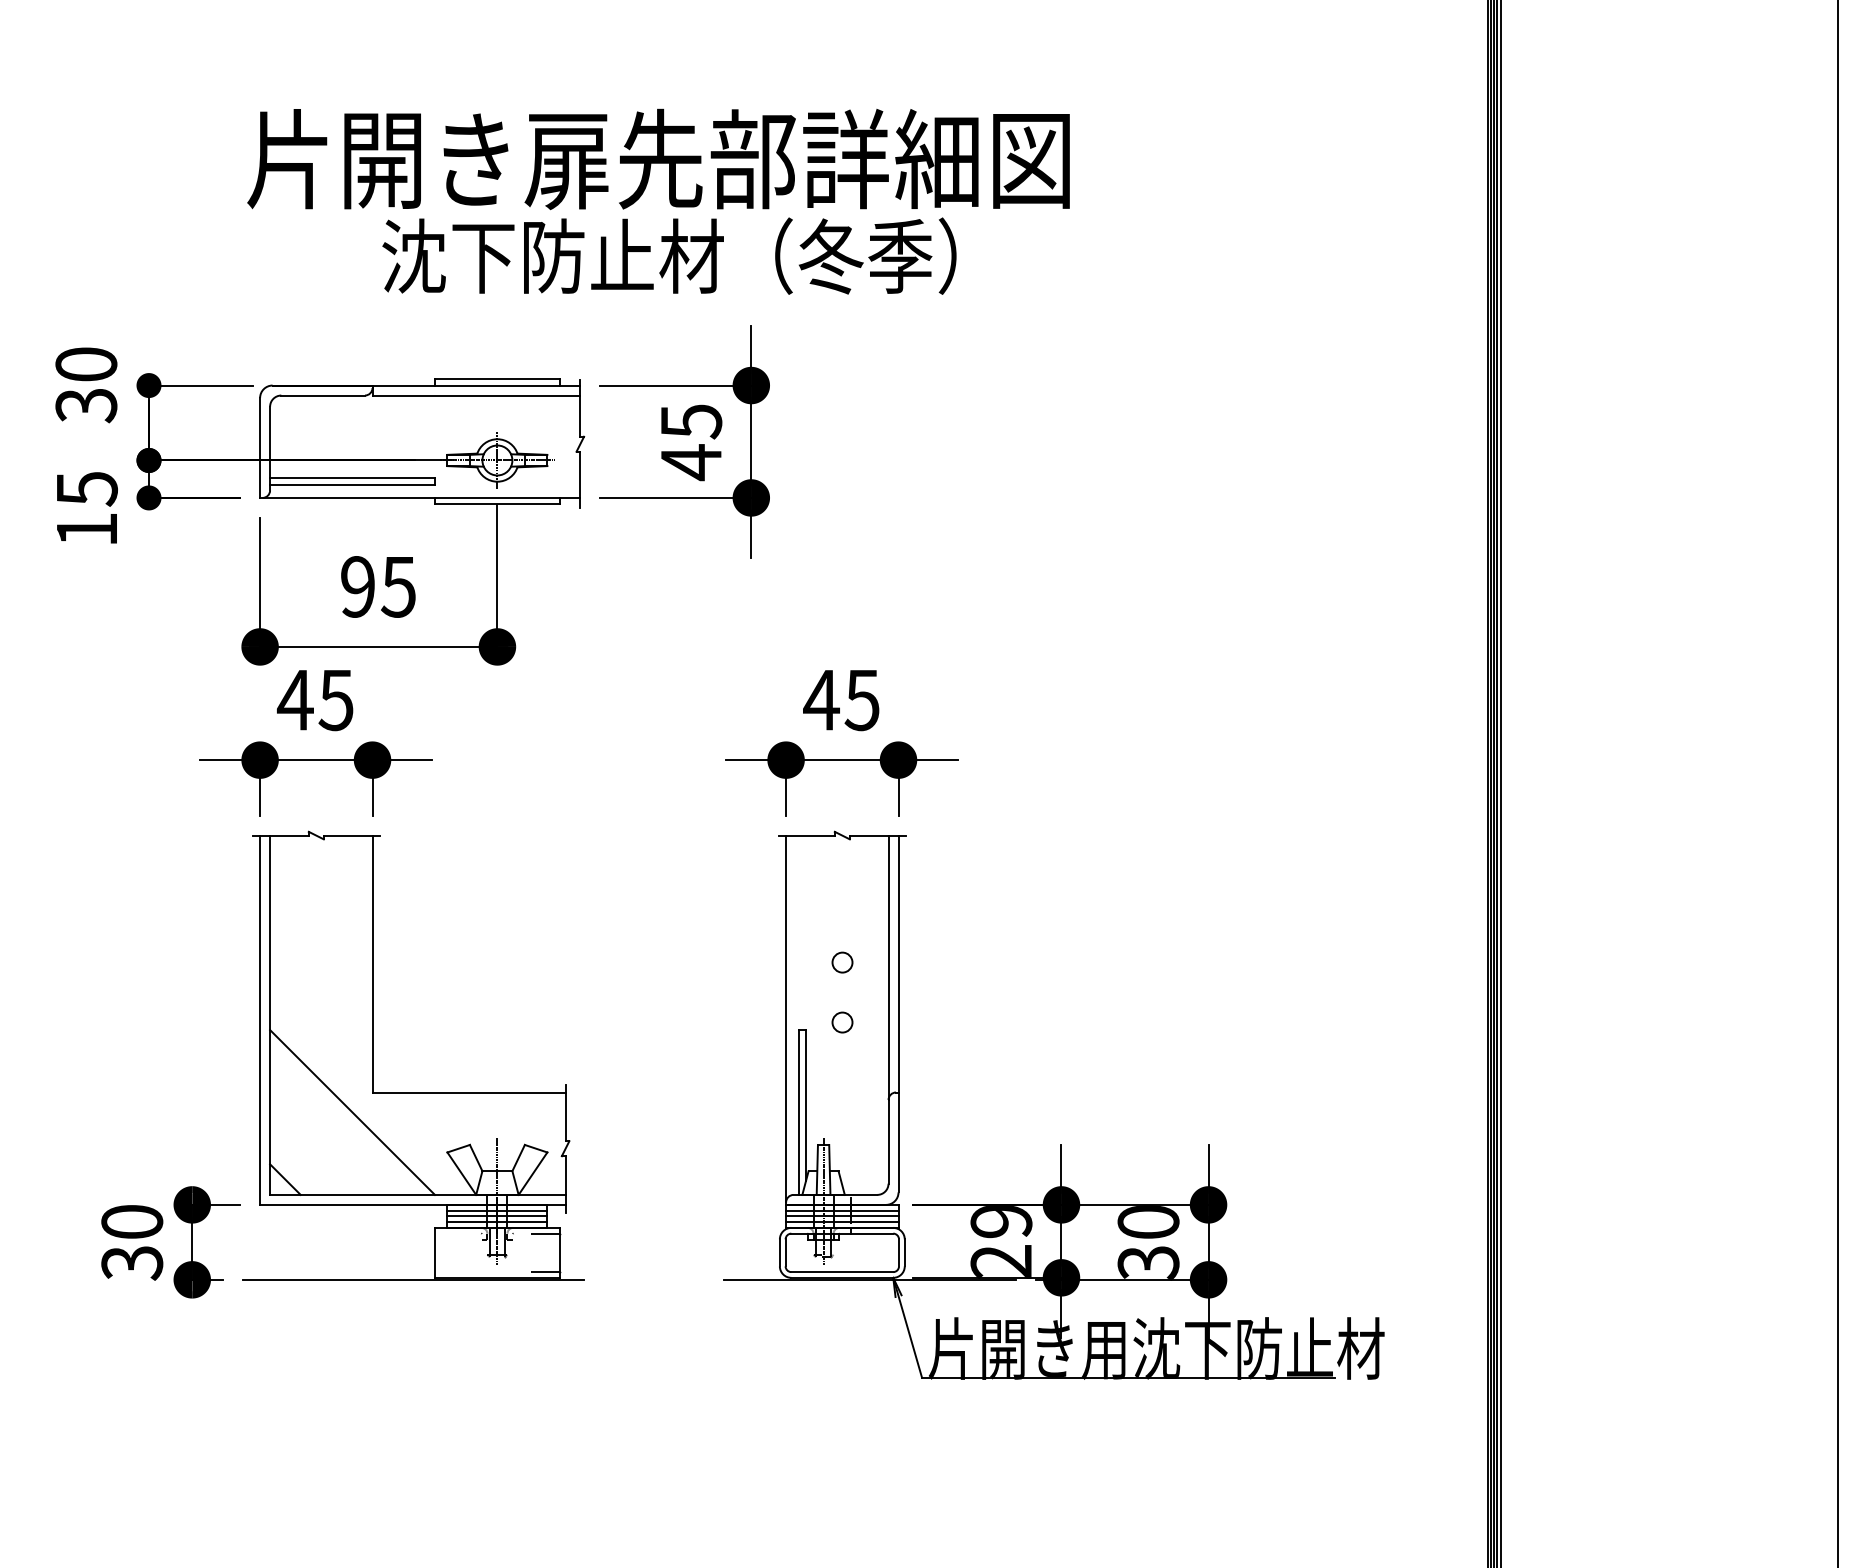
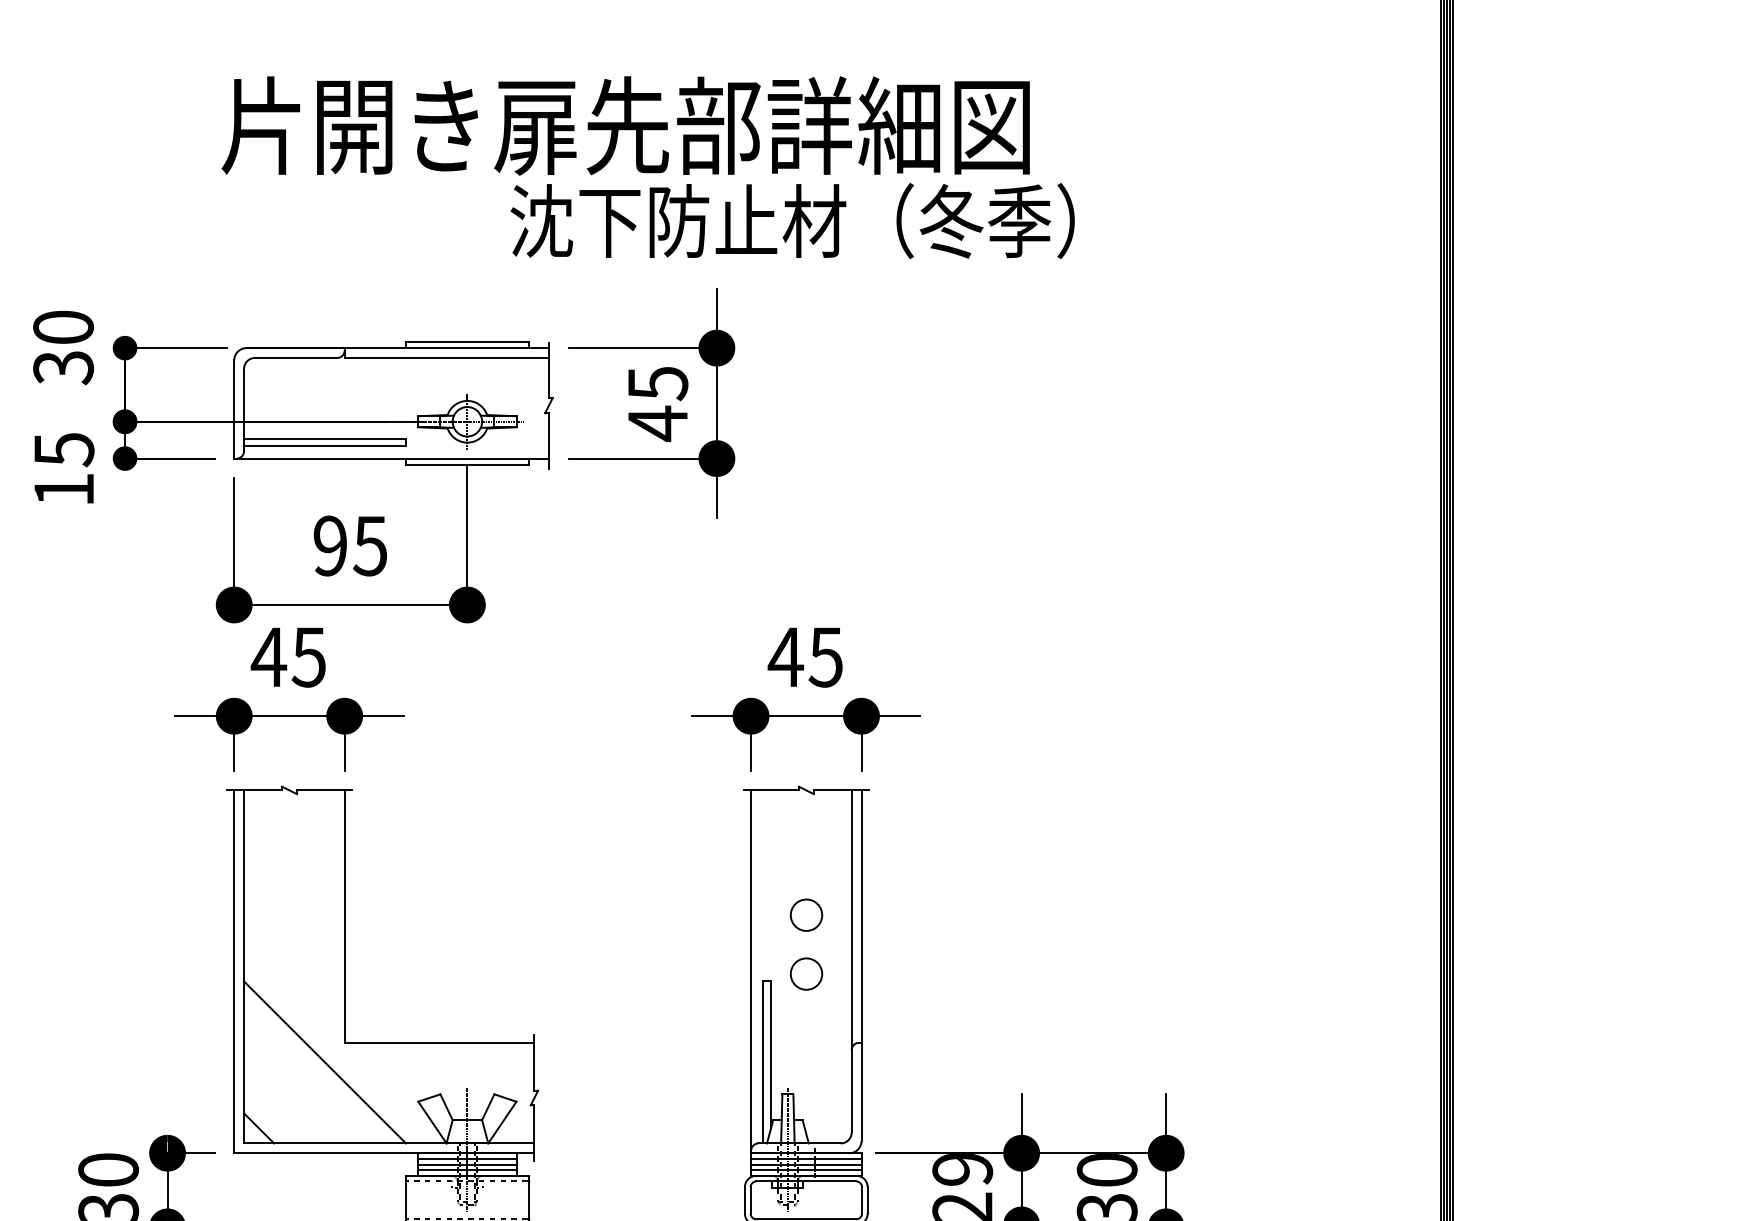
text: (669, 255) -> (792, 220), moved
circle: (842, 962) -> (806, 915), size x1.6
circle: (842, 1022) -> (806, 974), size x1.6

